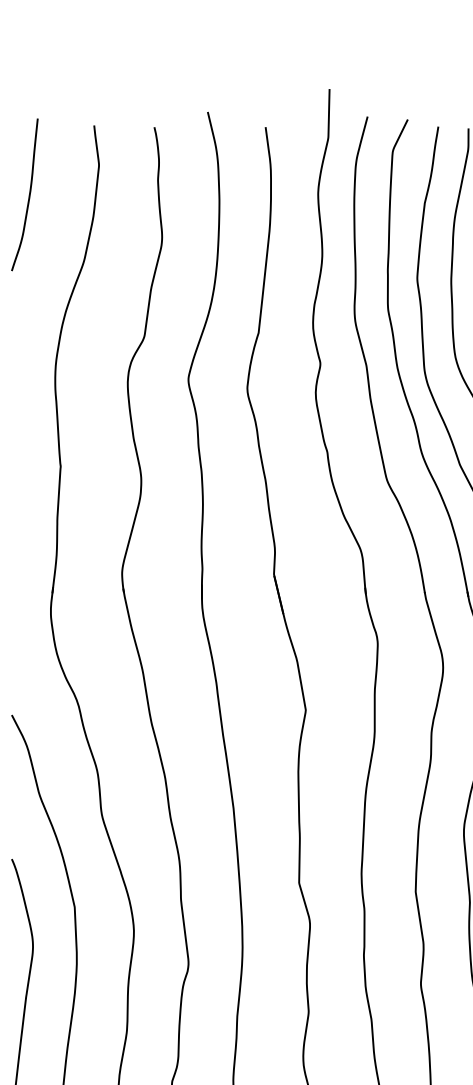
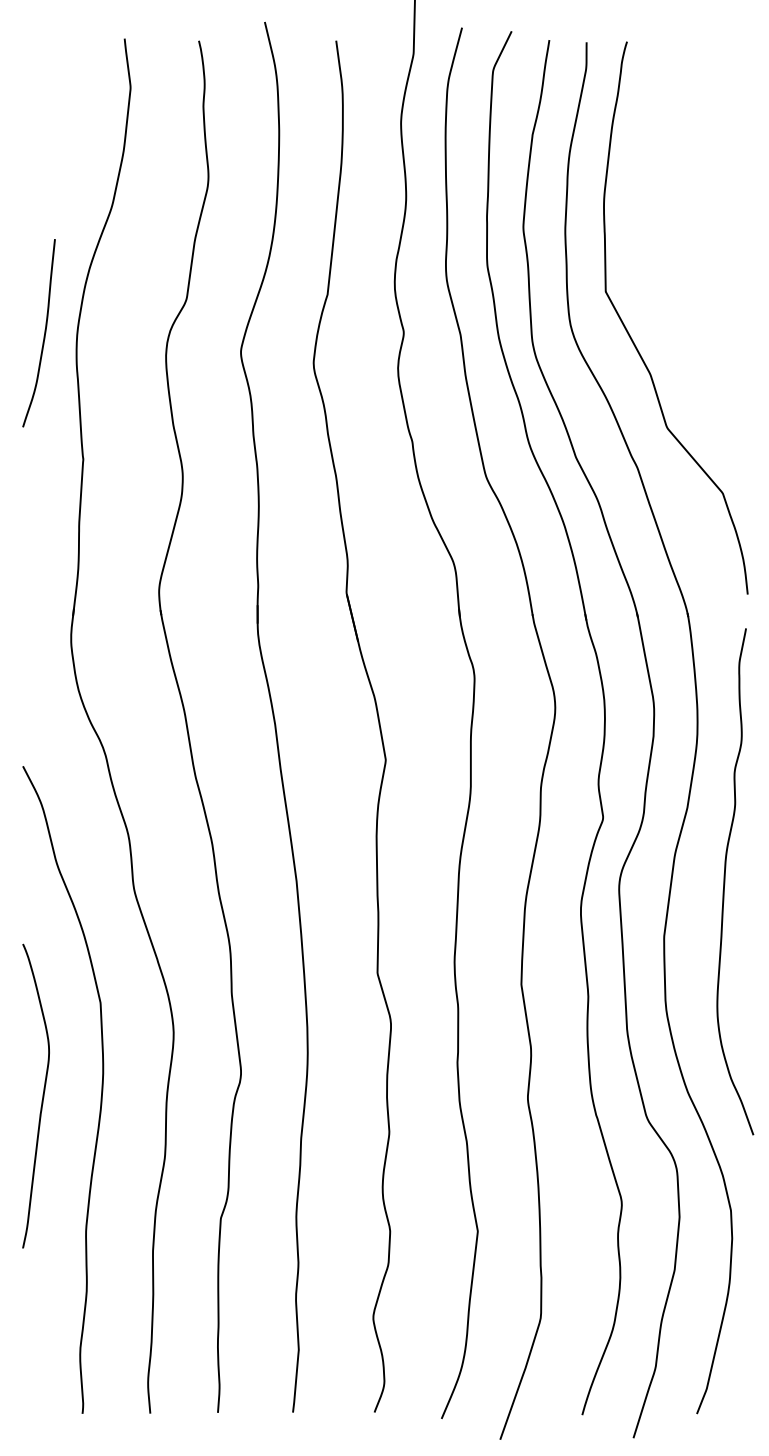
curve: (28, 197) -> (43, 336), moved

